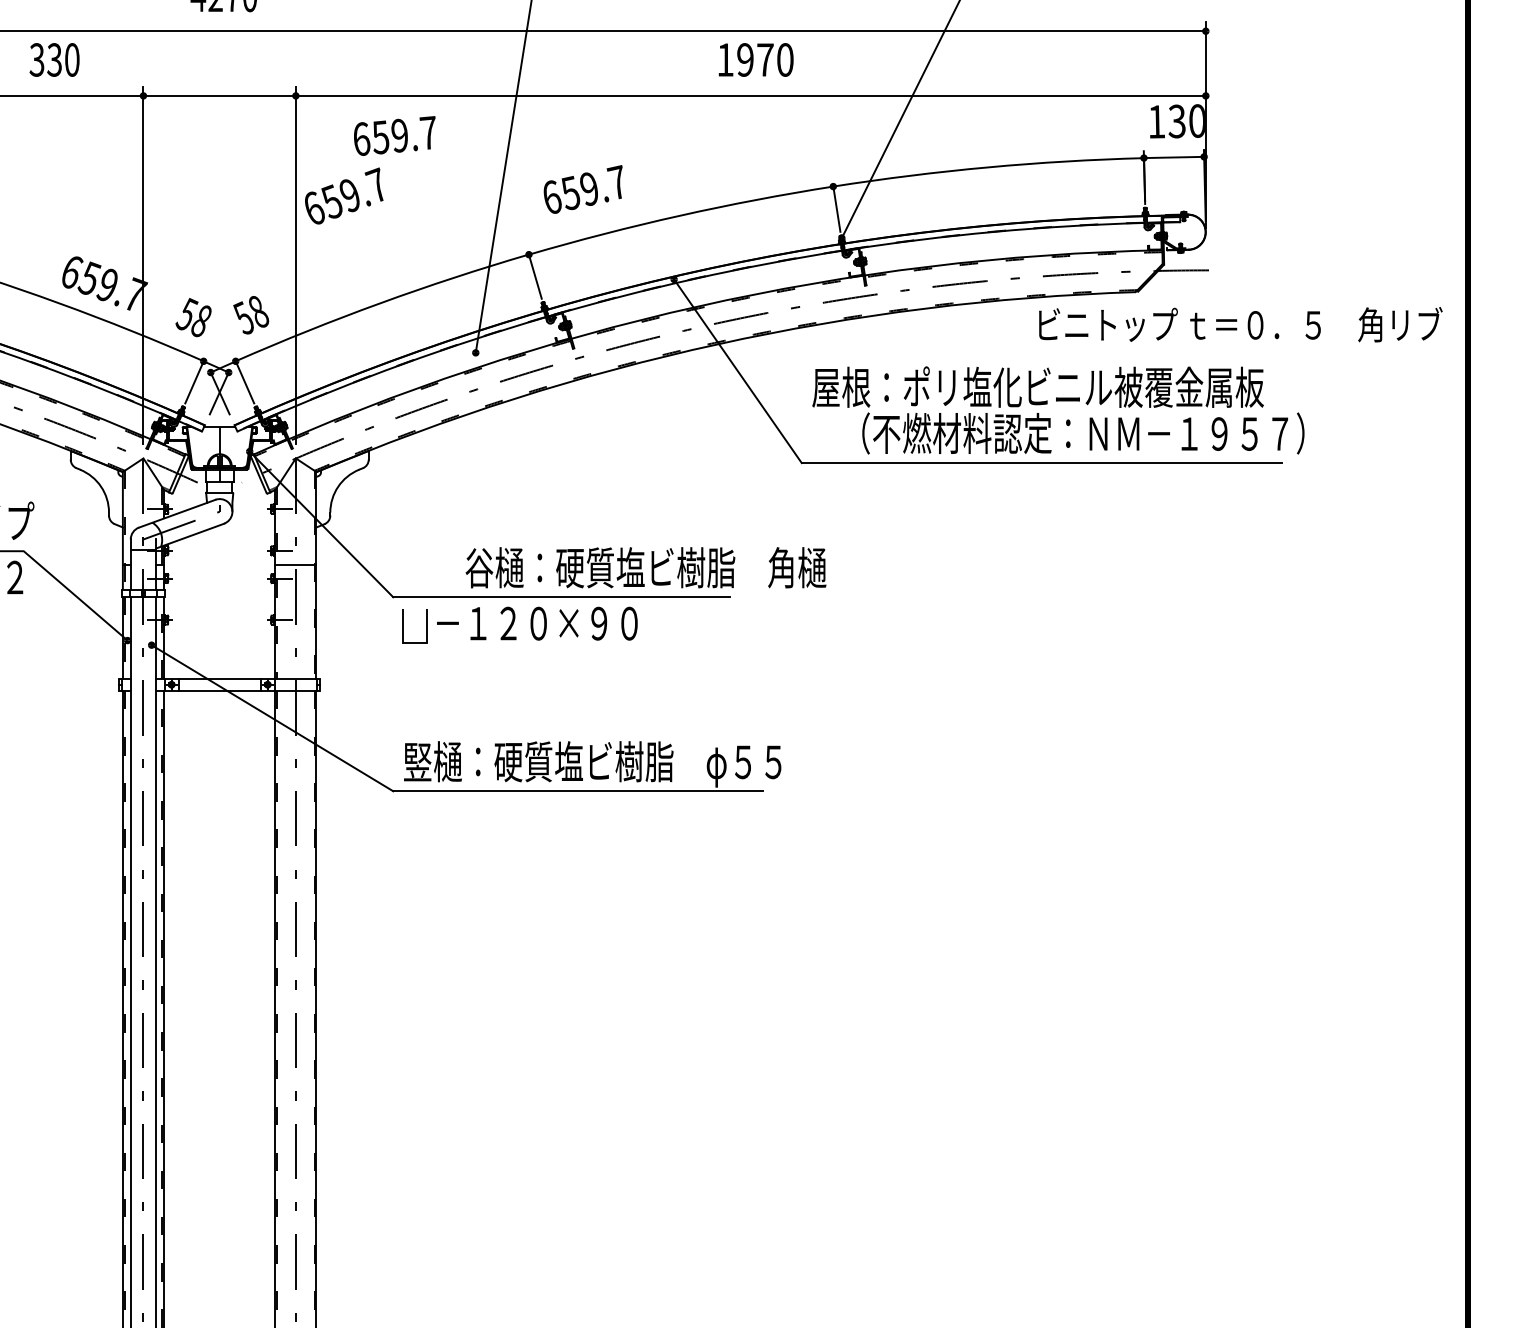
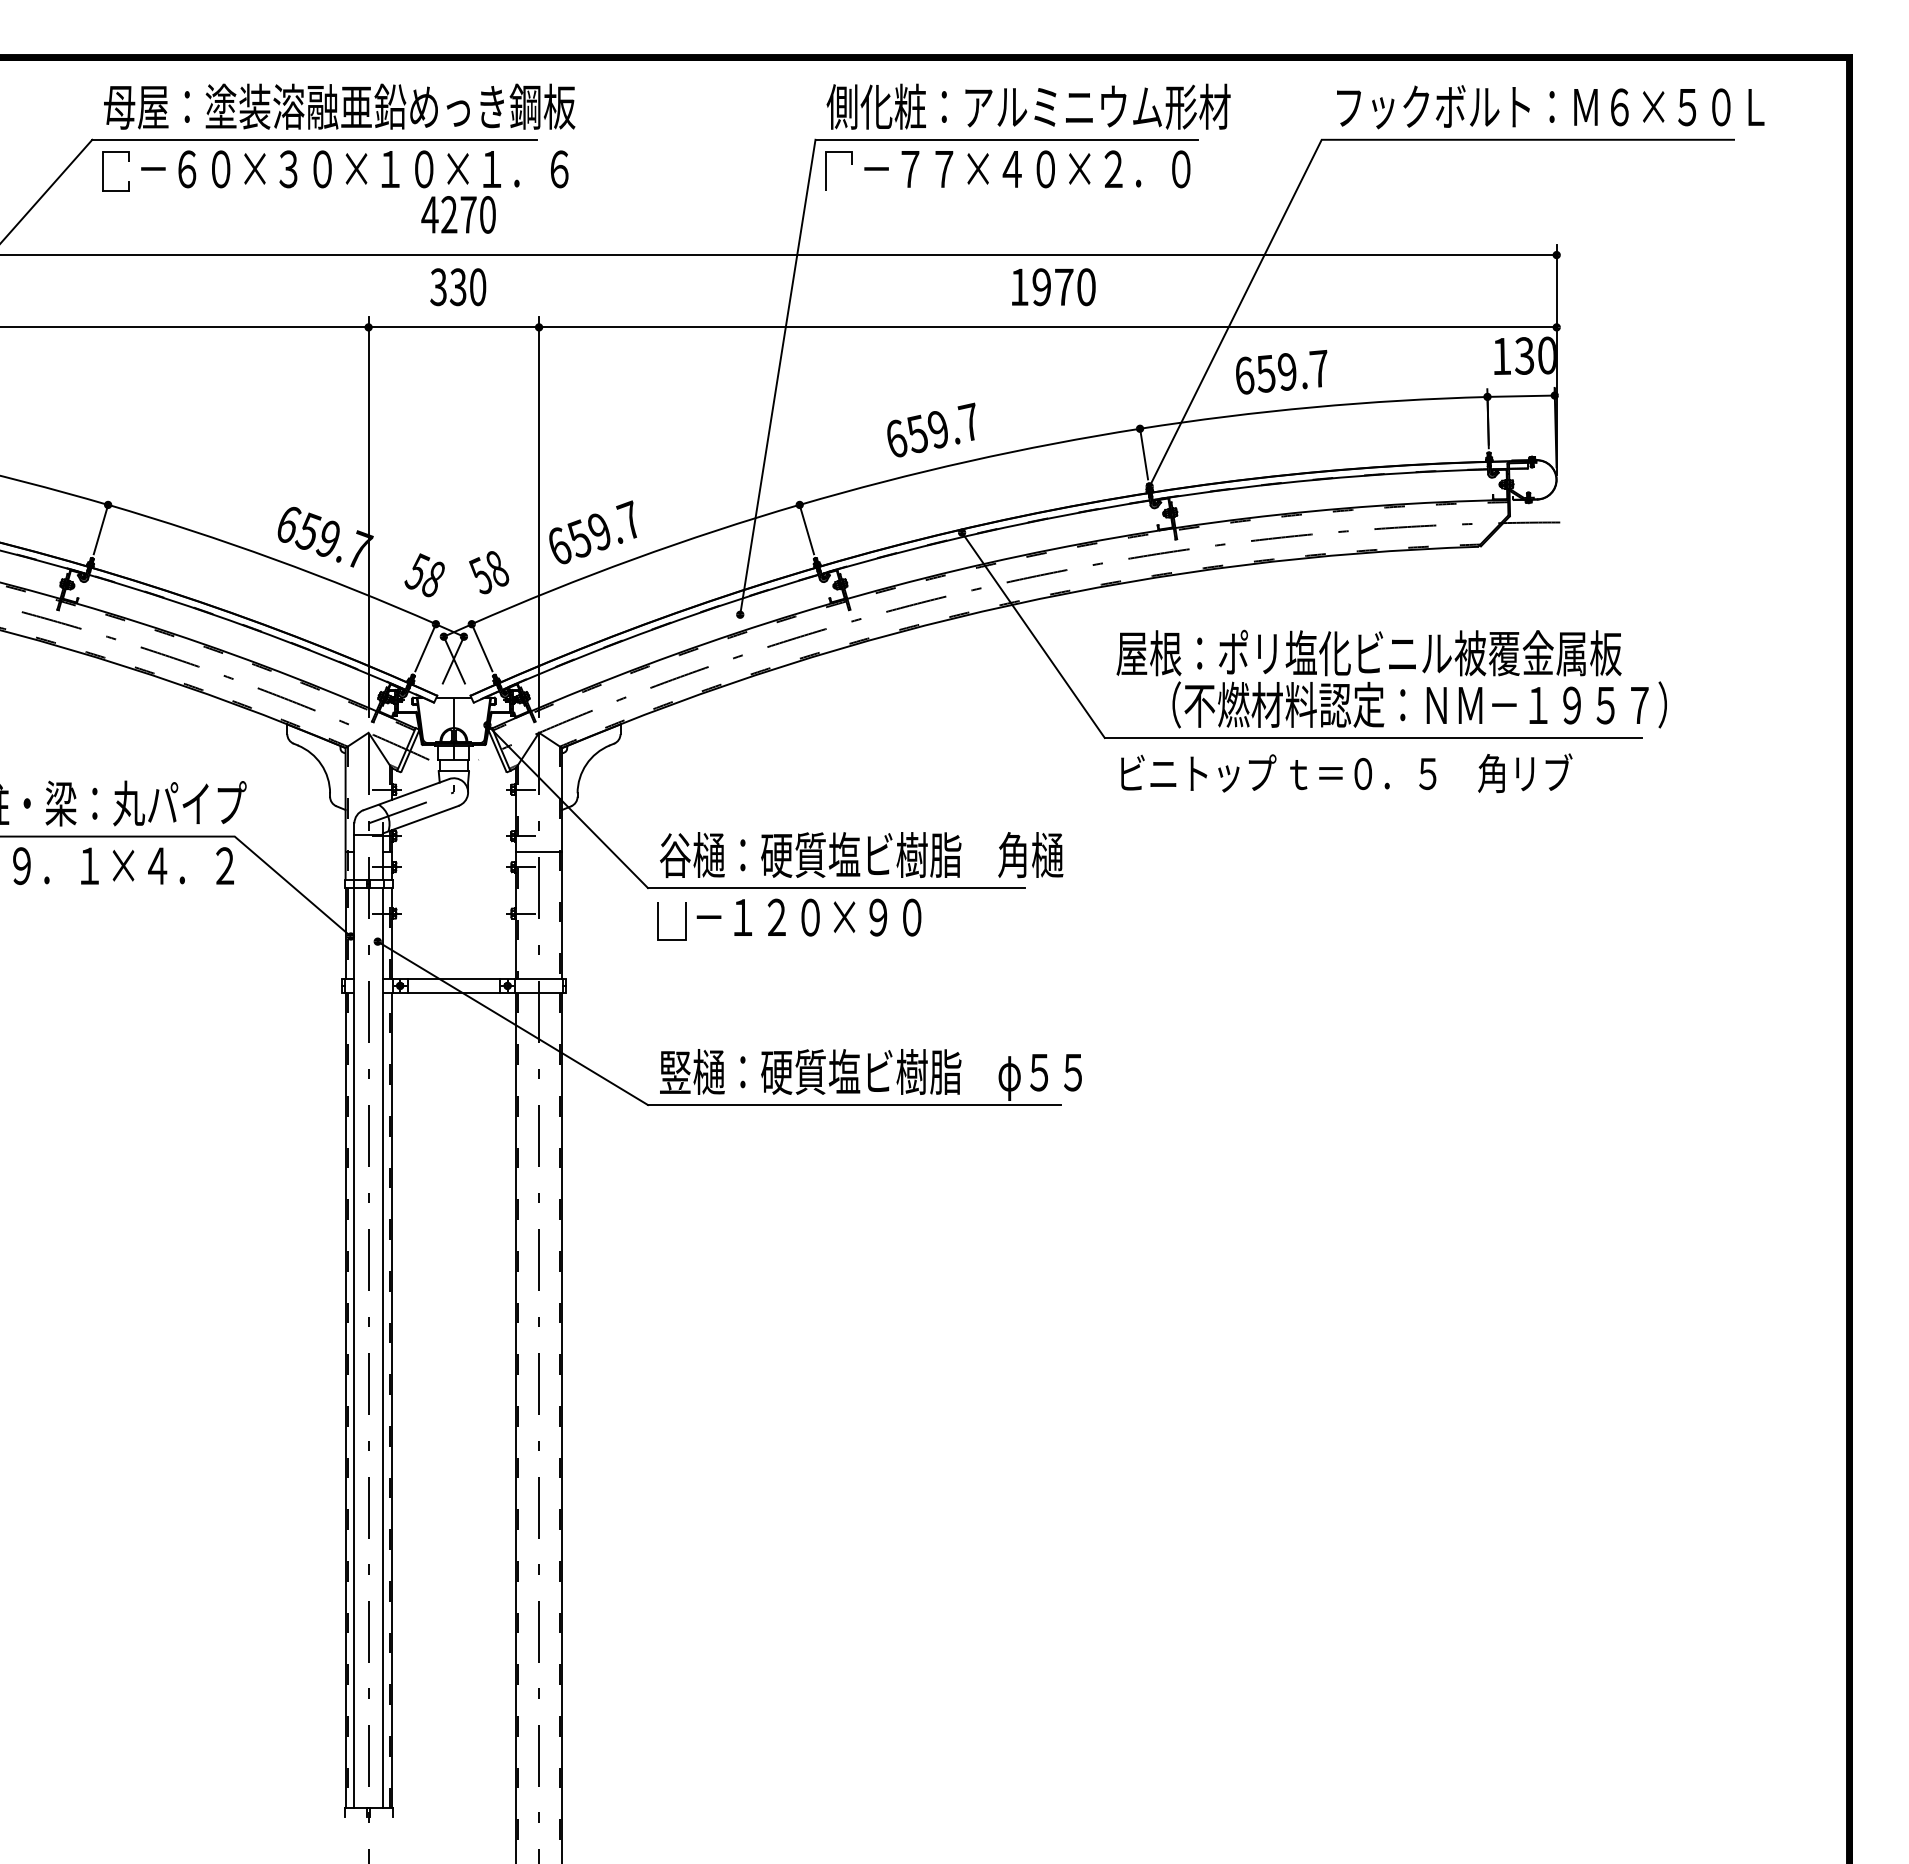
text: (54, 60) -> (458, 287), moved
text: (394, 136) -> (1281, 372), moved
text: (583, 189) -> (931, 429), moved
text: (344, 196) -> (593, 532), moved
text: (1240, 324) -> (1346, 773), moved
text: (645, 568) -> (861, 855), moved

